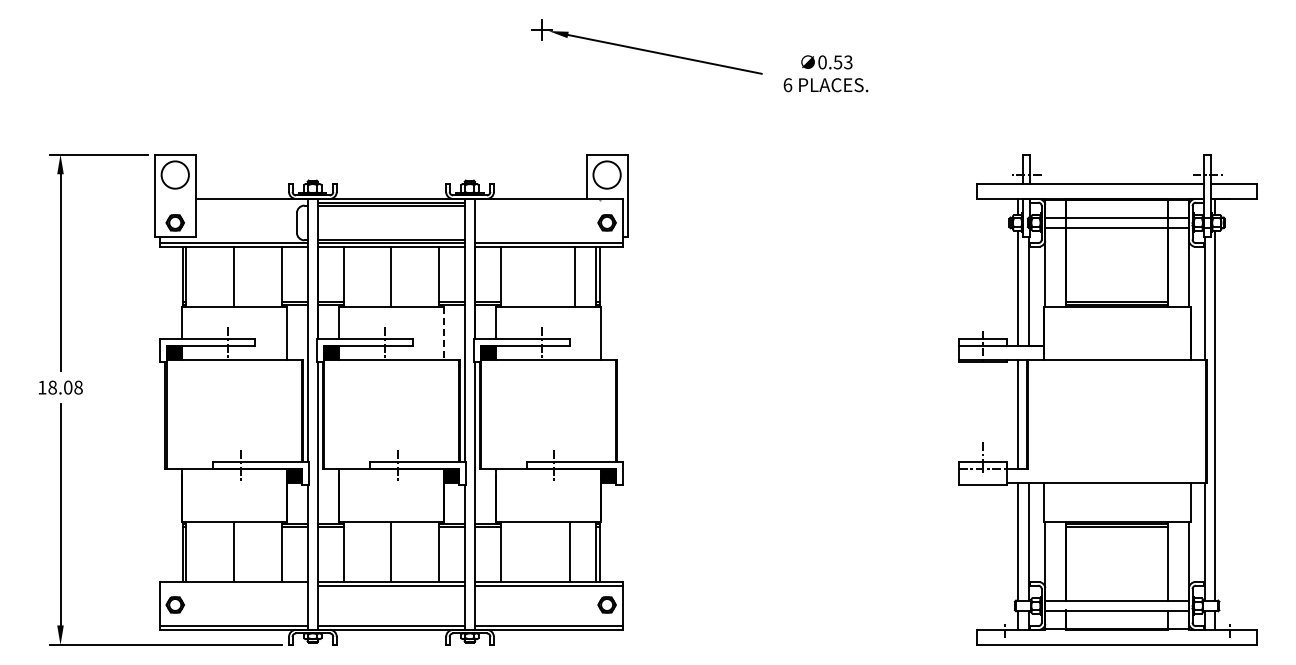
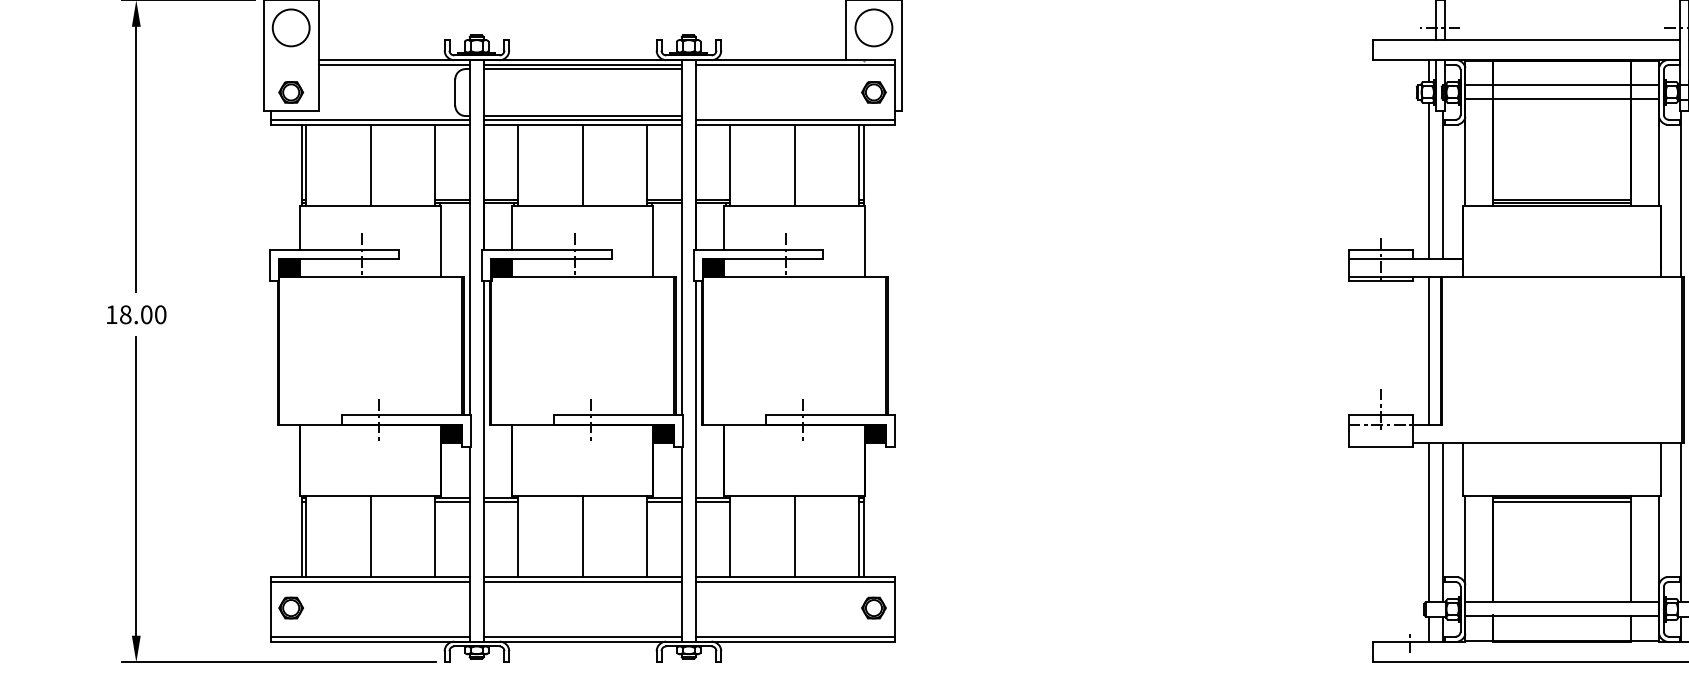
line: (251, 202) -> (394, 64), added
line: (548, 202) -> (794, 64), added
line: (574, 276) -> (794, 164), moved
line: (443, 333) -> (653, 241), dashed -> solid
text: (78, 387) -> (160, 314), 18.08 -> 18.00
line: (569, 552) -> (794, 537), moved
line: (233, 585) -> (369, 581), added

